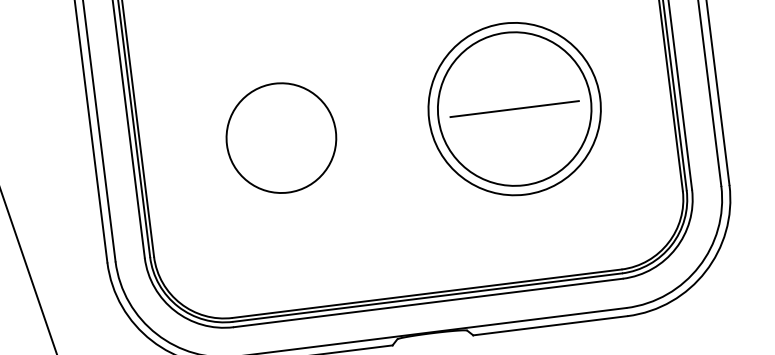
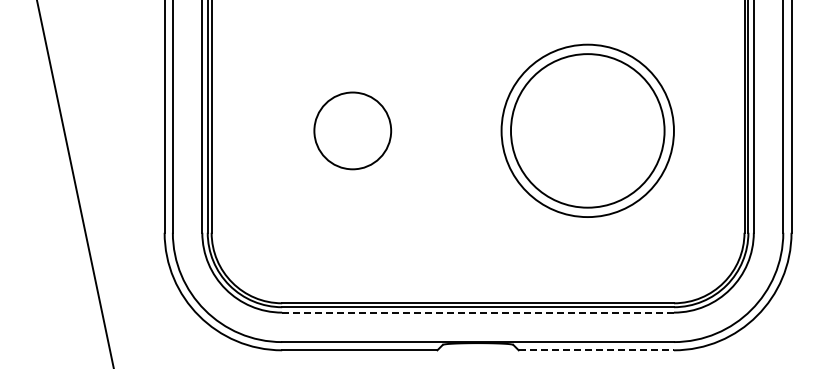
line: (514, 108) -> (587, 130), removed
circle: (281, 137) -> (352, 130), size x0.7
line: (428, 302) -> (478, 312), solid -> dashed
line: (550, 325) -> (596, 350), solid -> dashed

